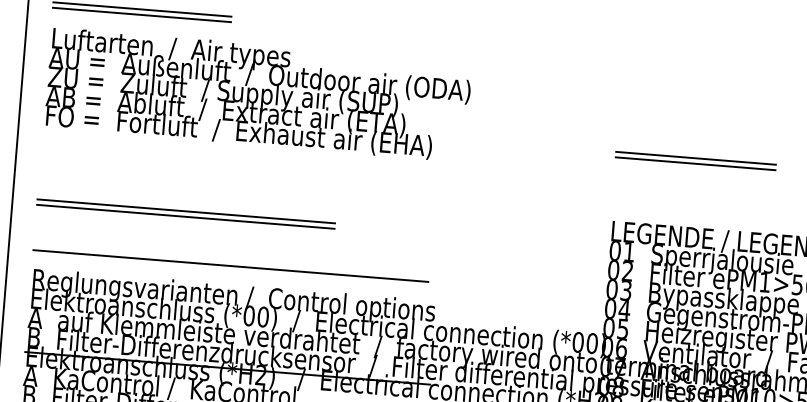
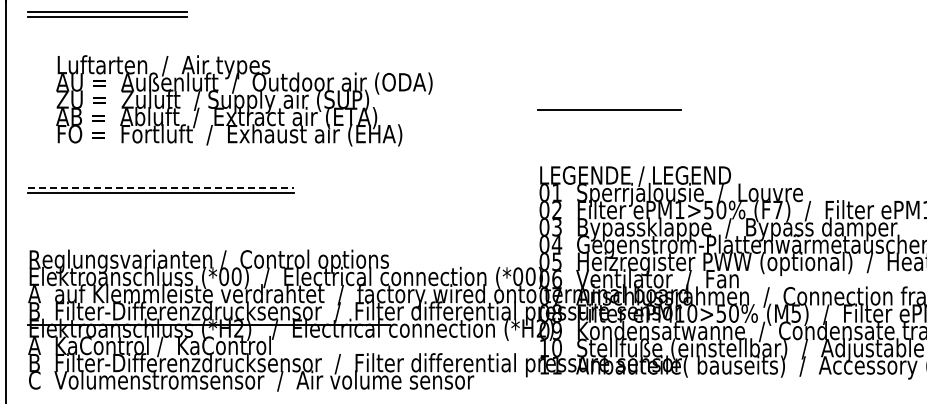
text: (258, 94) -> (244, 100), moved
line: (695, 157) -> (609, 104), removed
line: (185, 211) -> (160, 188), solid -> dashed
line: (230, 265) -> (203, 233), removed

